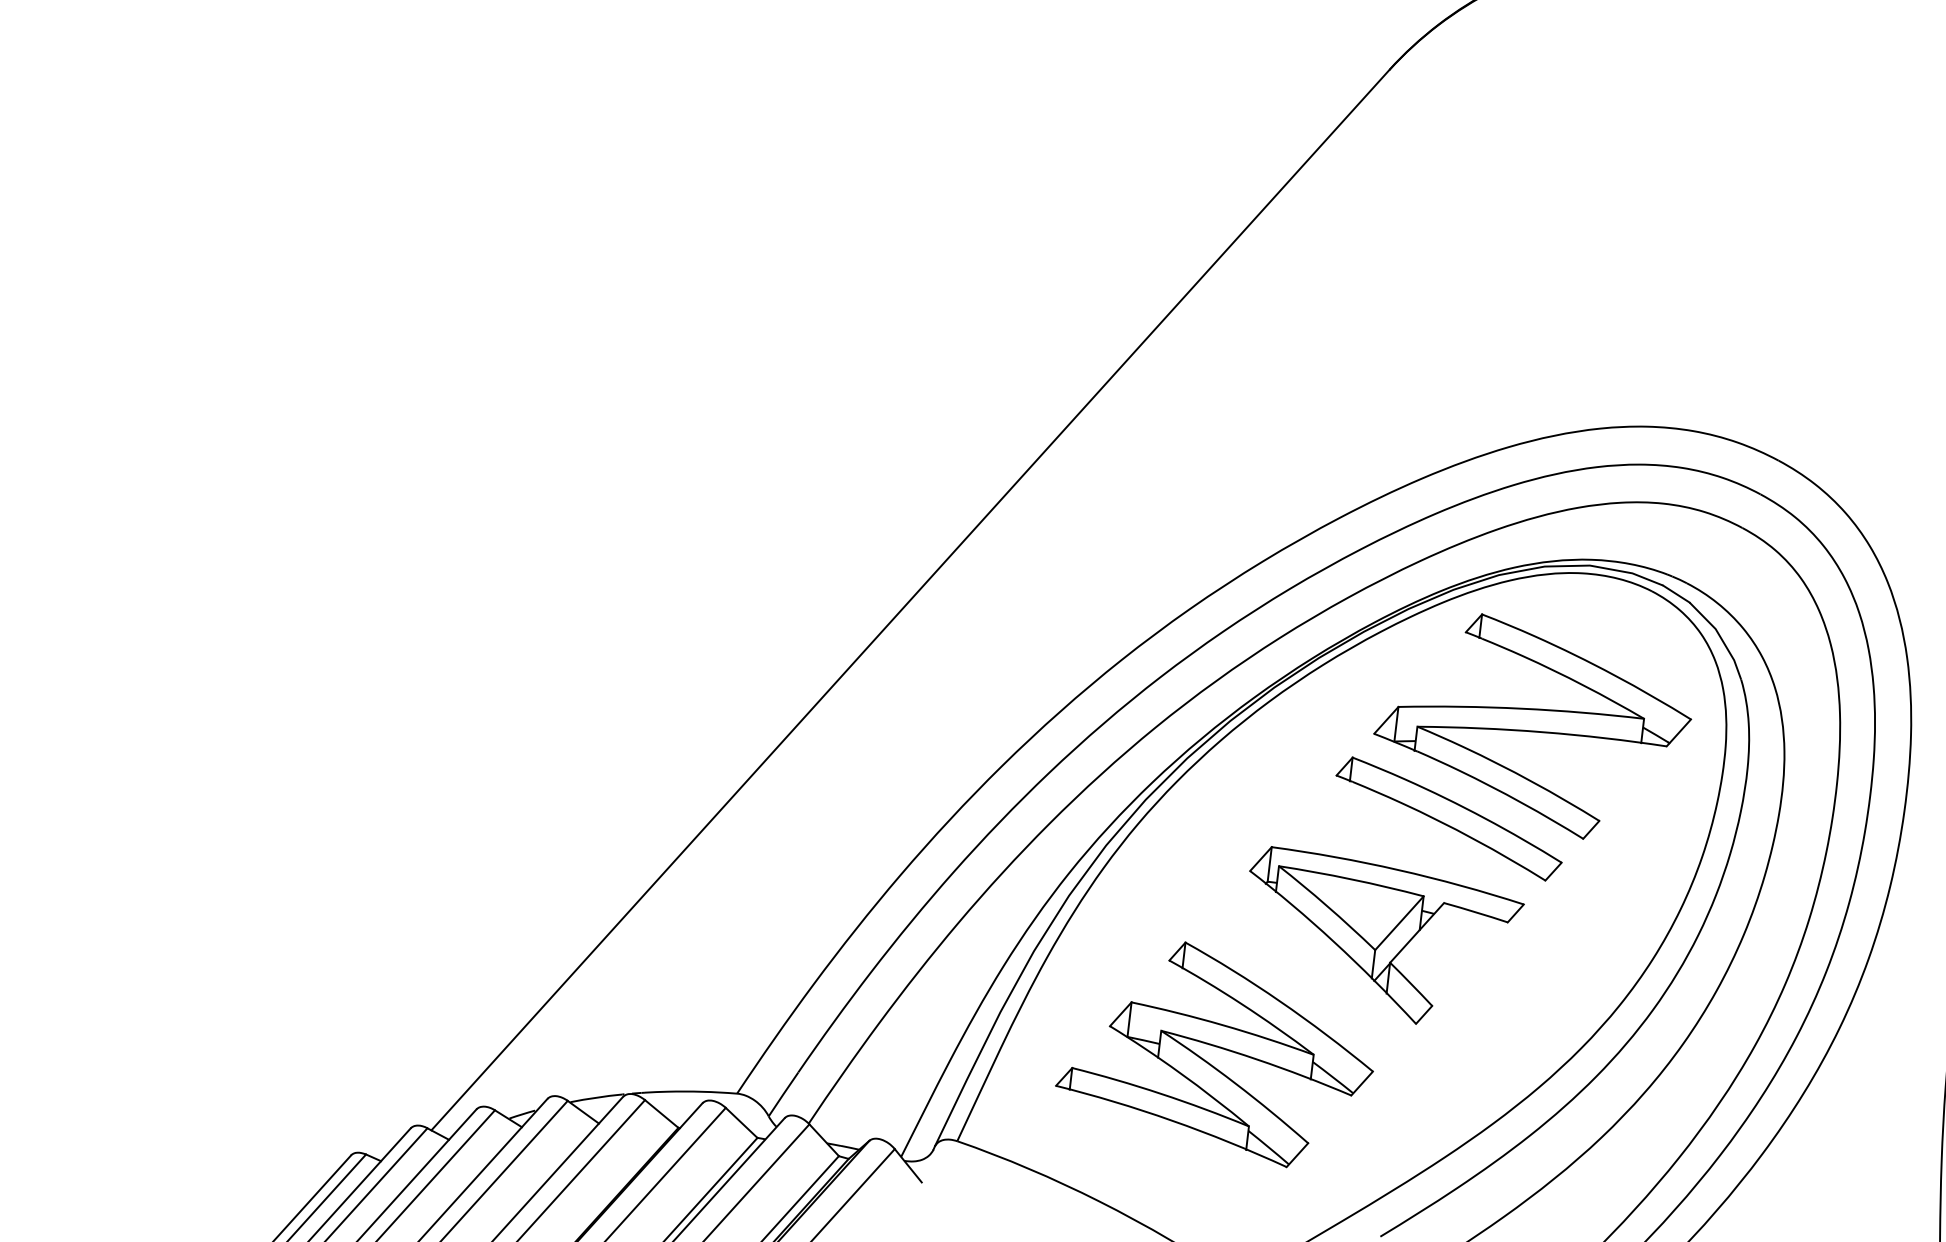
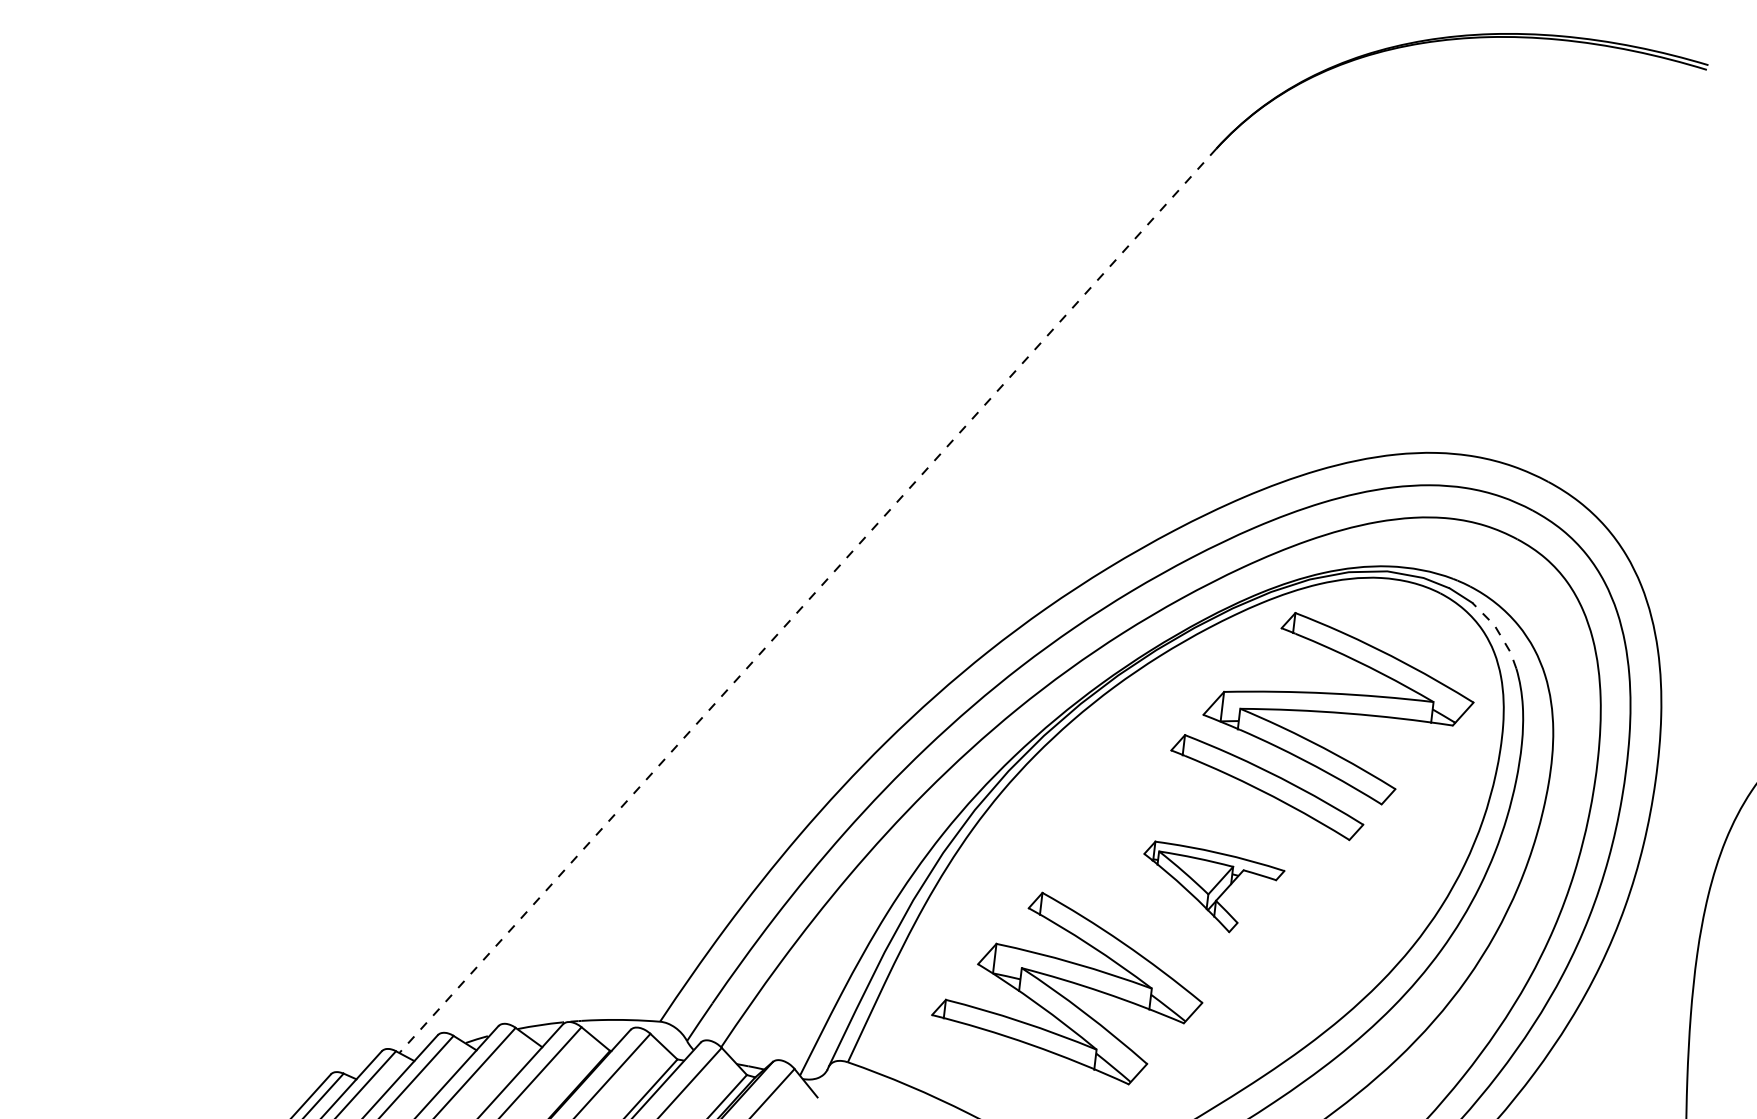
line: (909, 600) -> (807, 601), solid -> dashed
line: (1720, 637) -> (1498, 632), solid -> dashed
part: (1387, 935) -> (1214, 886), size x0.6

